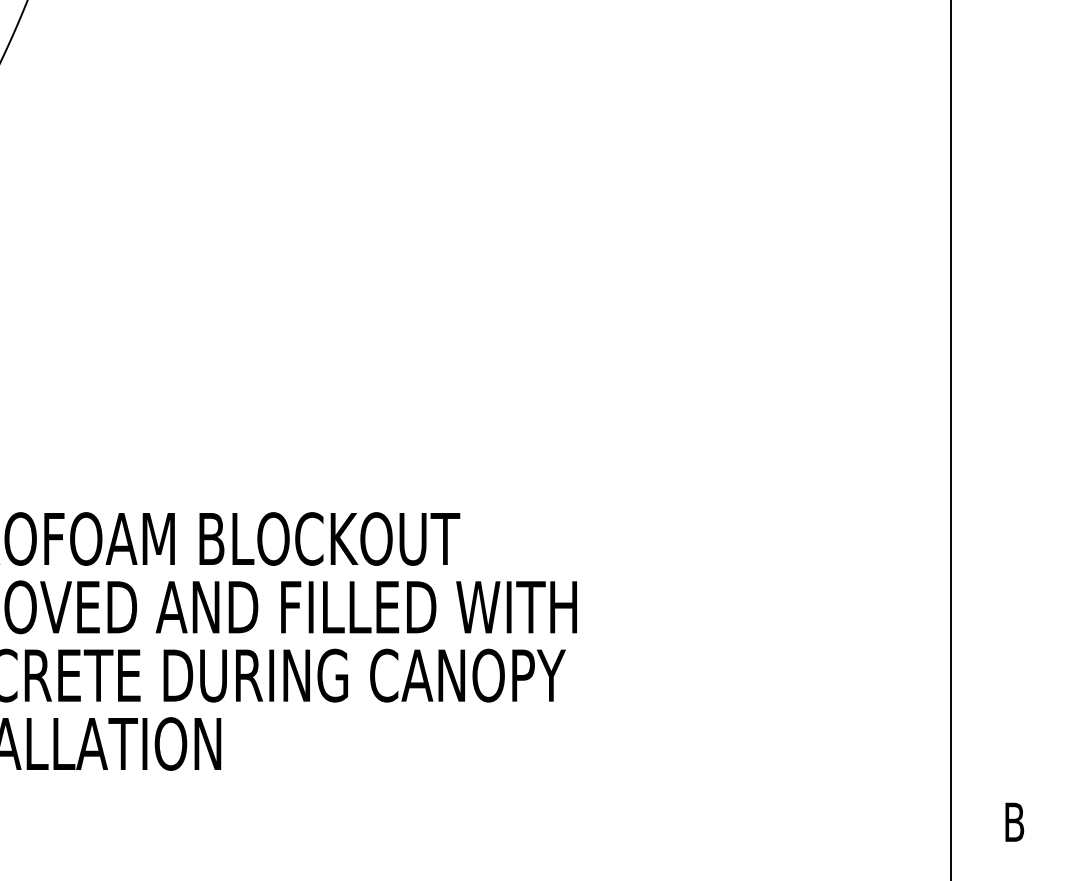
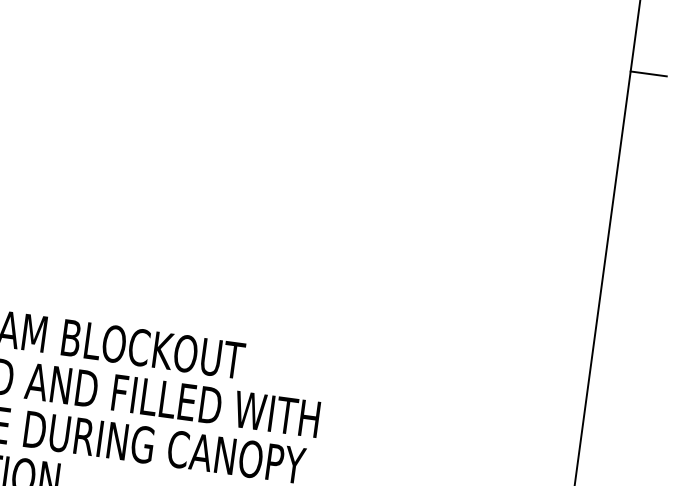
line: (977, 55) -> (648, 74), added

